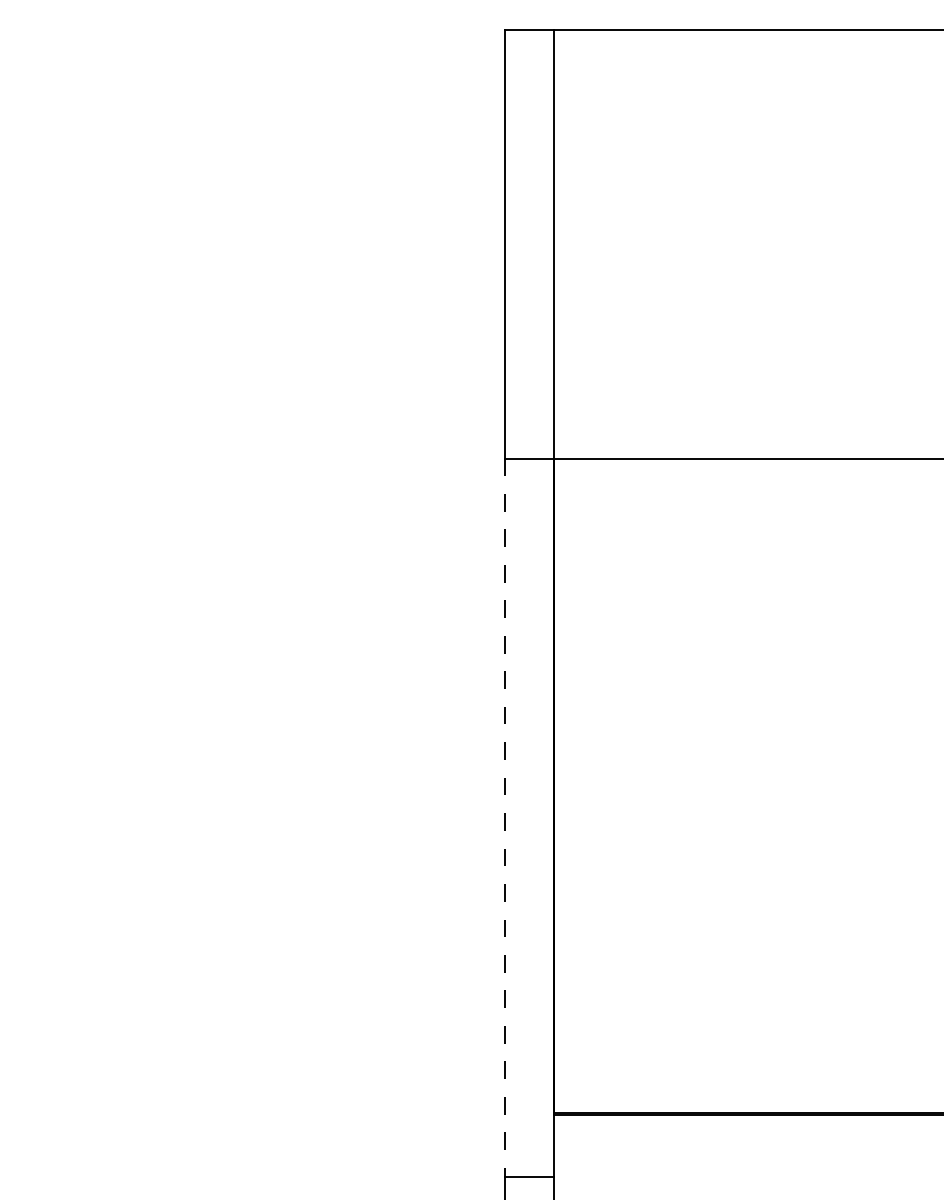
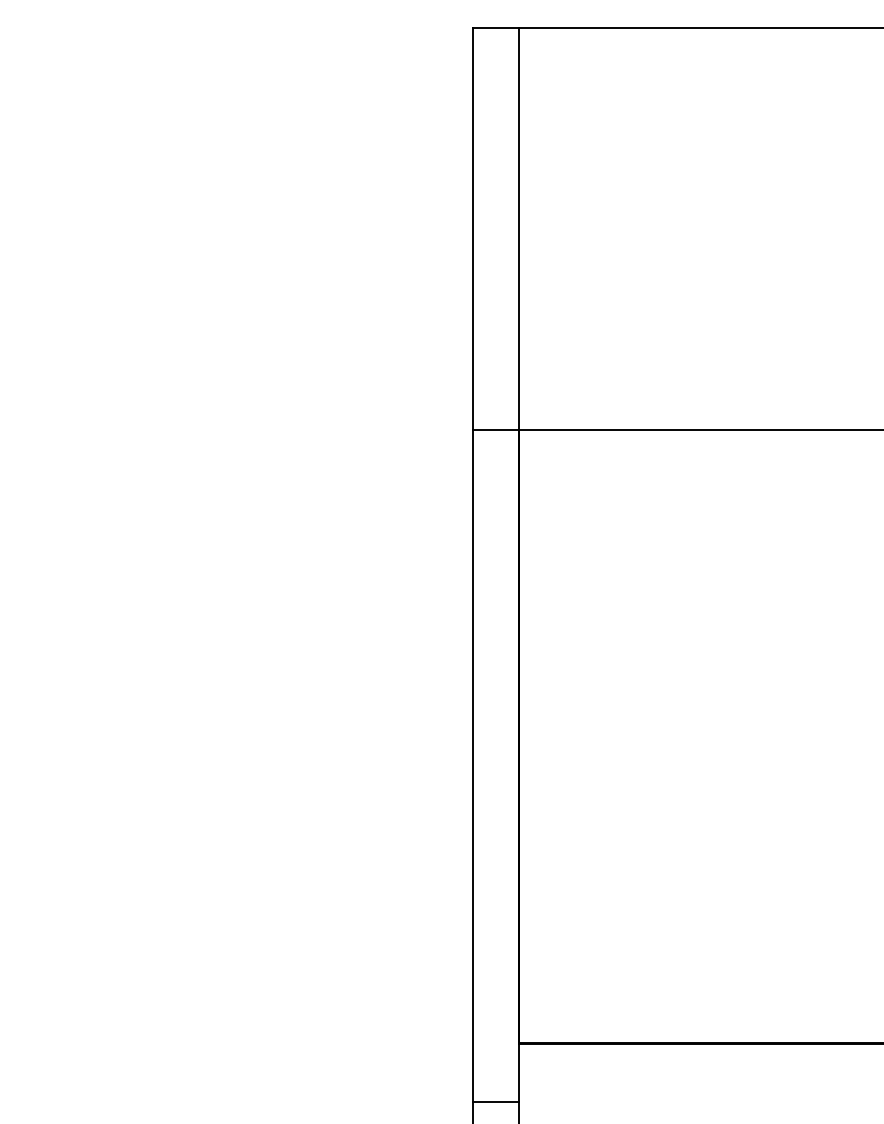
line: (504, 818) -> (472, 766), dashed -> solid

